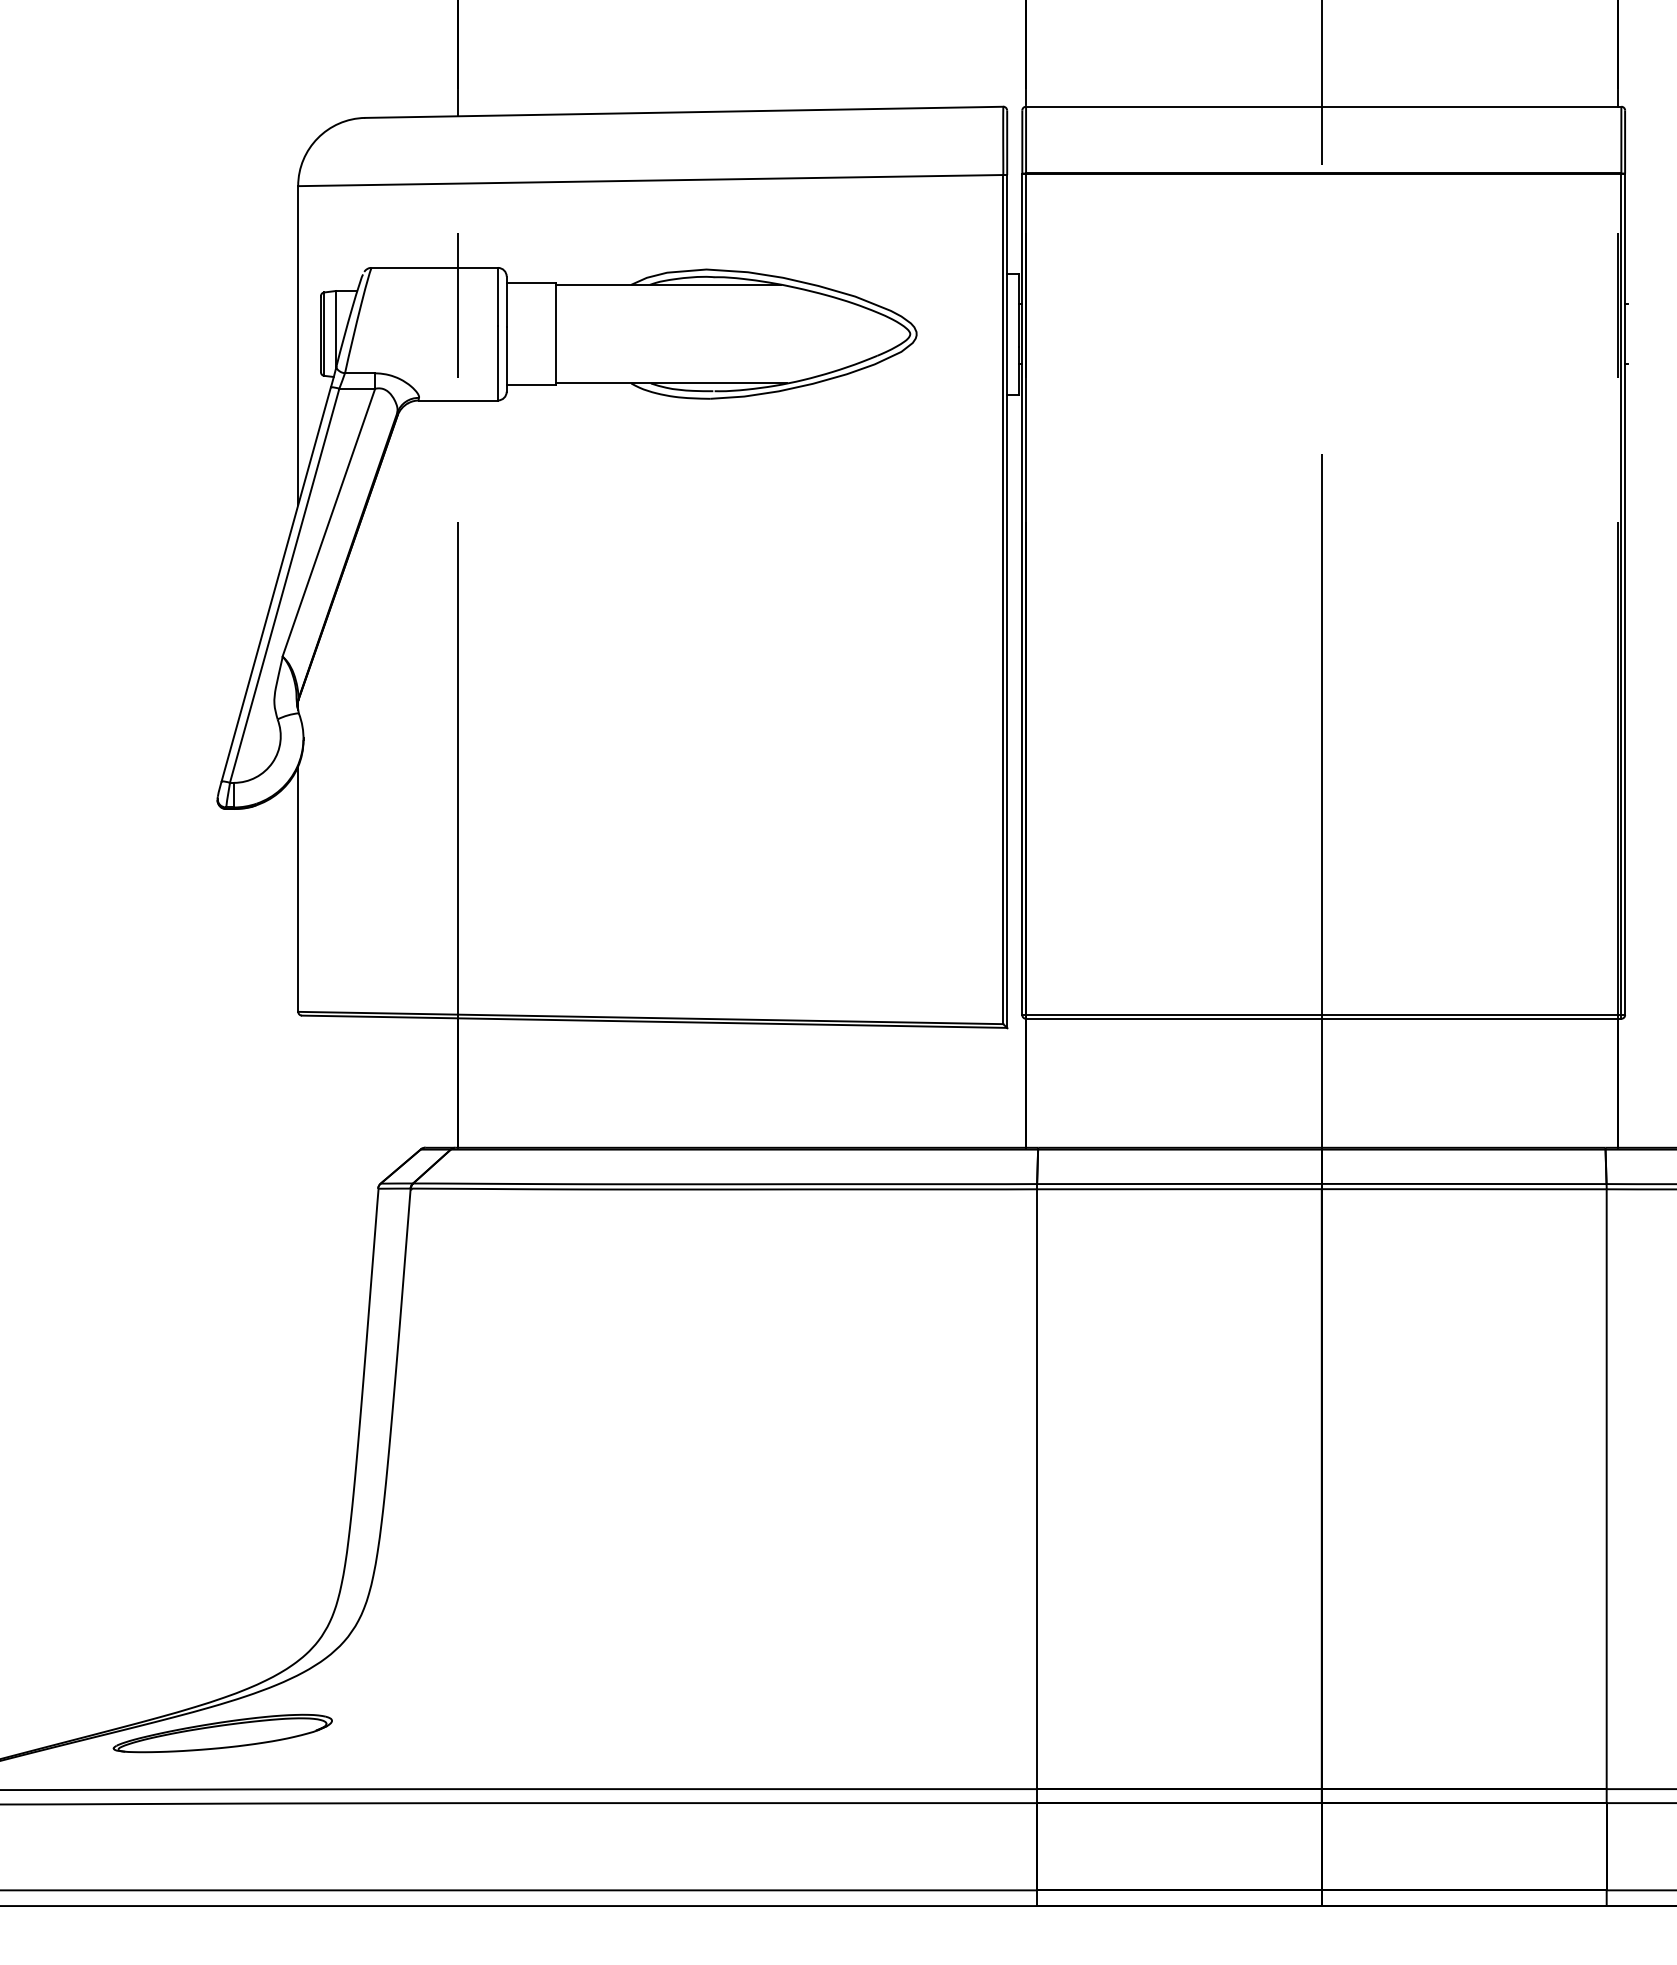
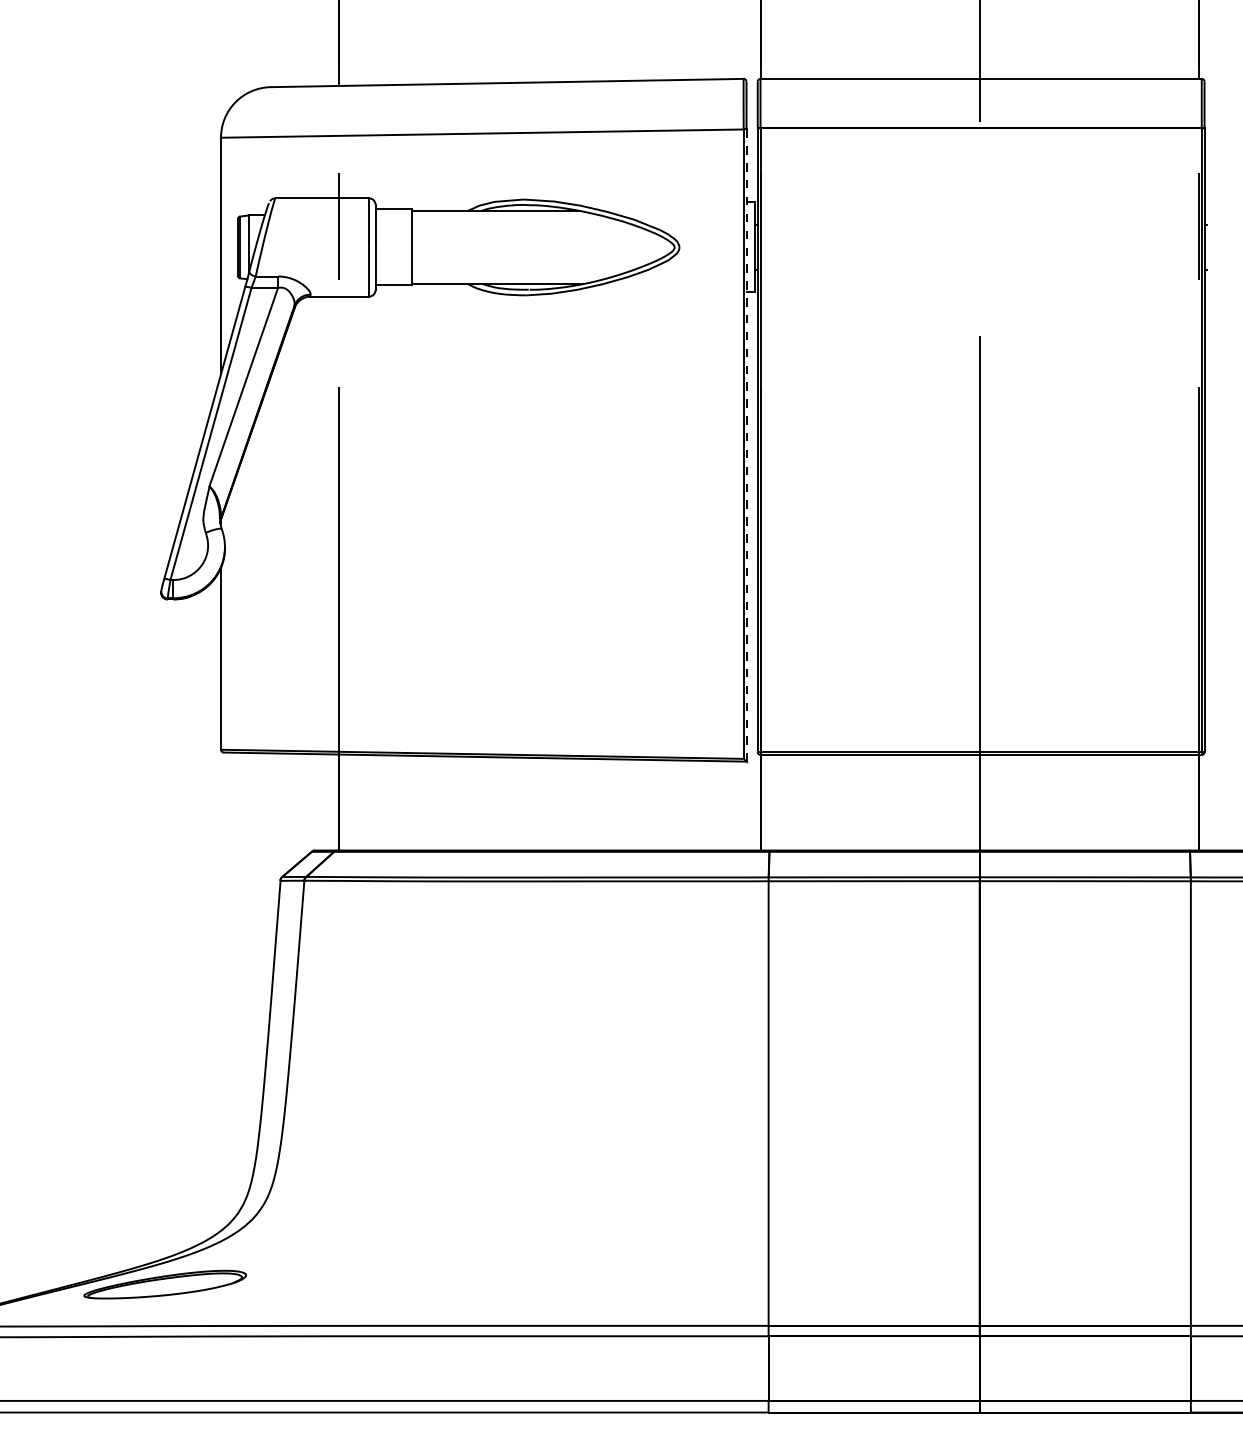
line: (1007, 601) -> (746, 445), solid -> dashed

